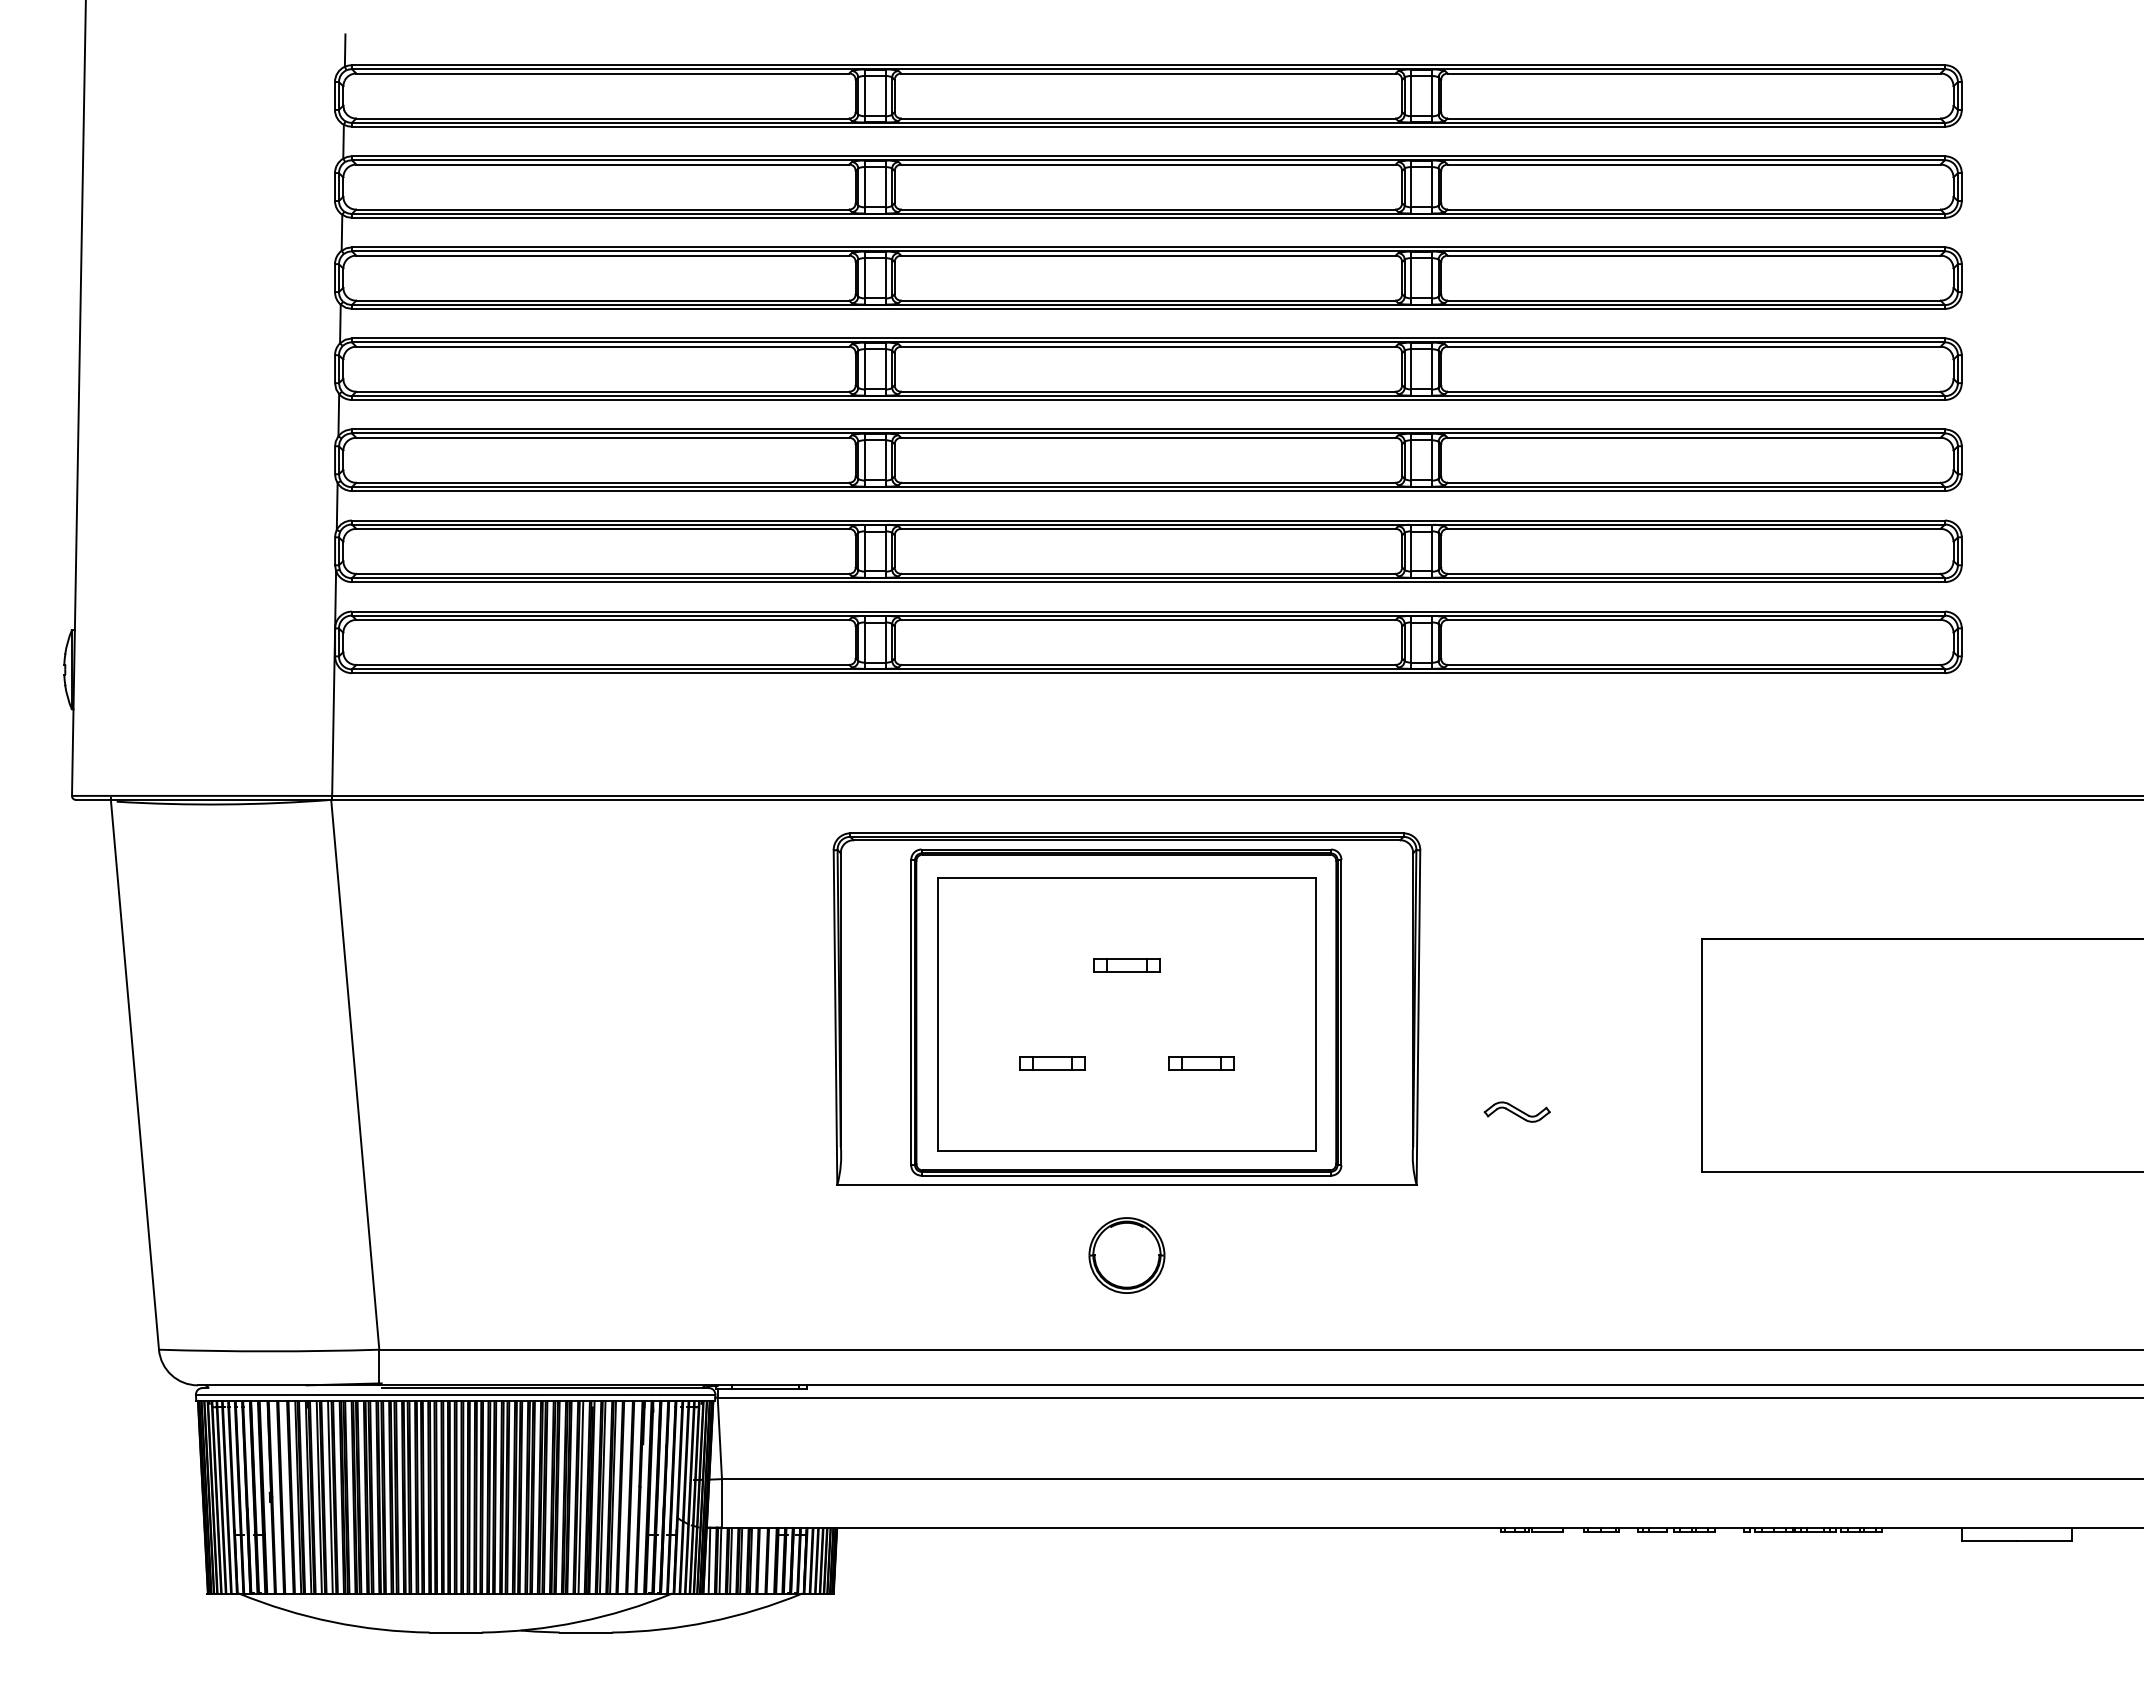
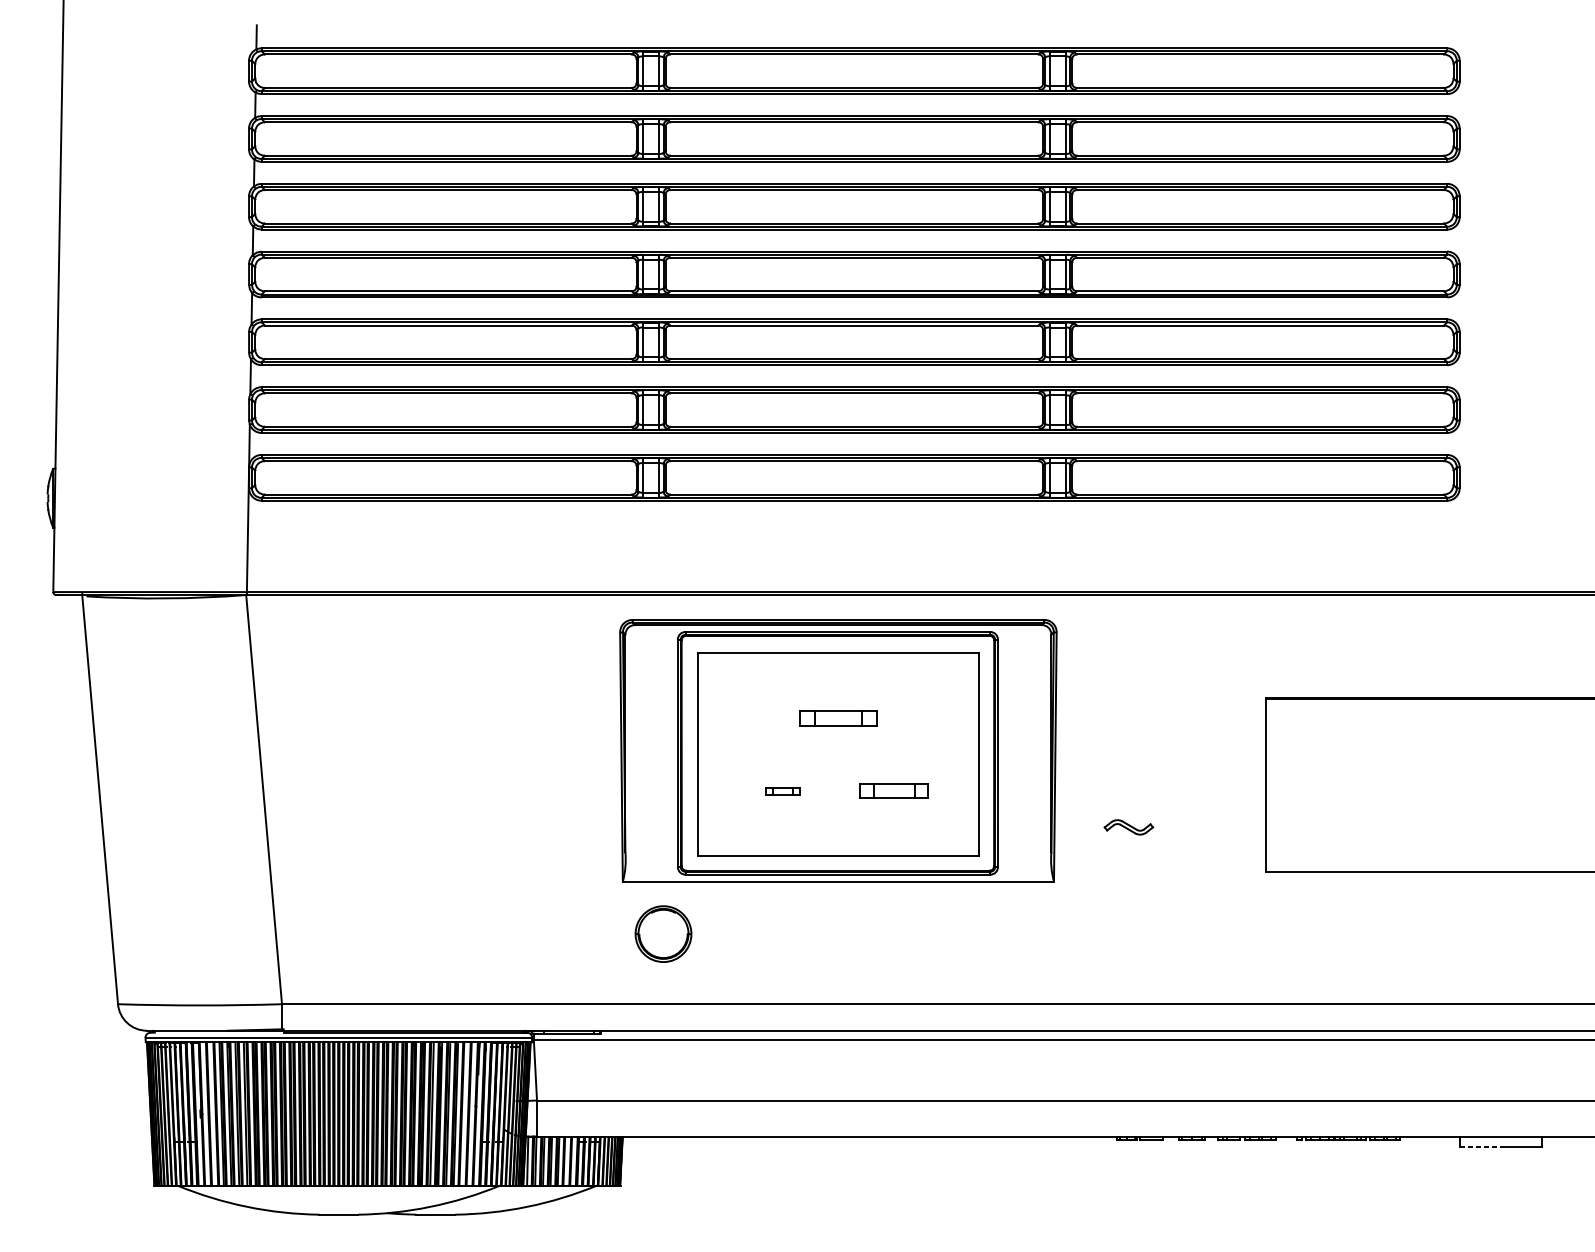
part: (1126, 965) -> (838, 718), size x1.6
part: (1052, 1063) -> (782, 791), size x0.7
part: (1201, 1063) -> (893, 791), size x1.4
part: (1126, 1255) -> (663, 934), moved
line: (1989, 1541) -> (1480, 1146), solid -> dashed

